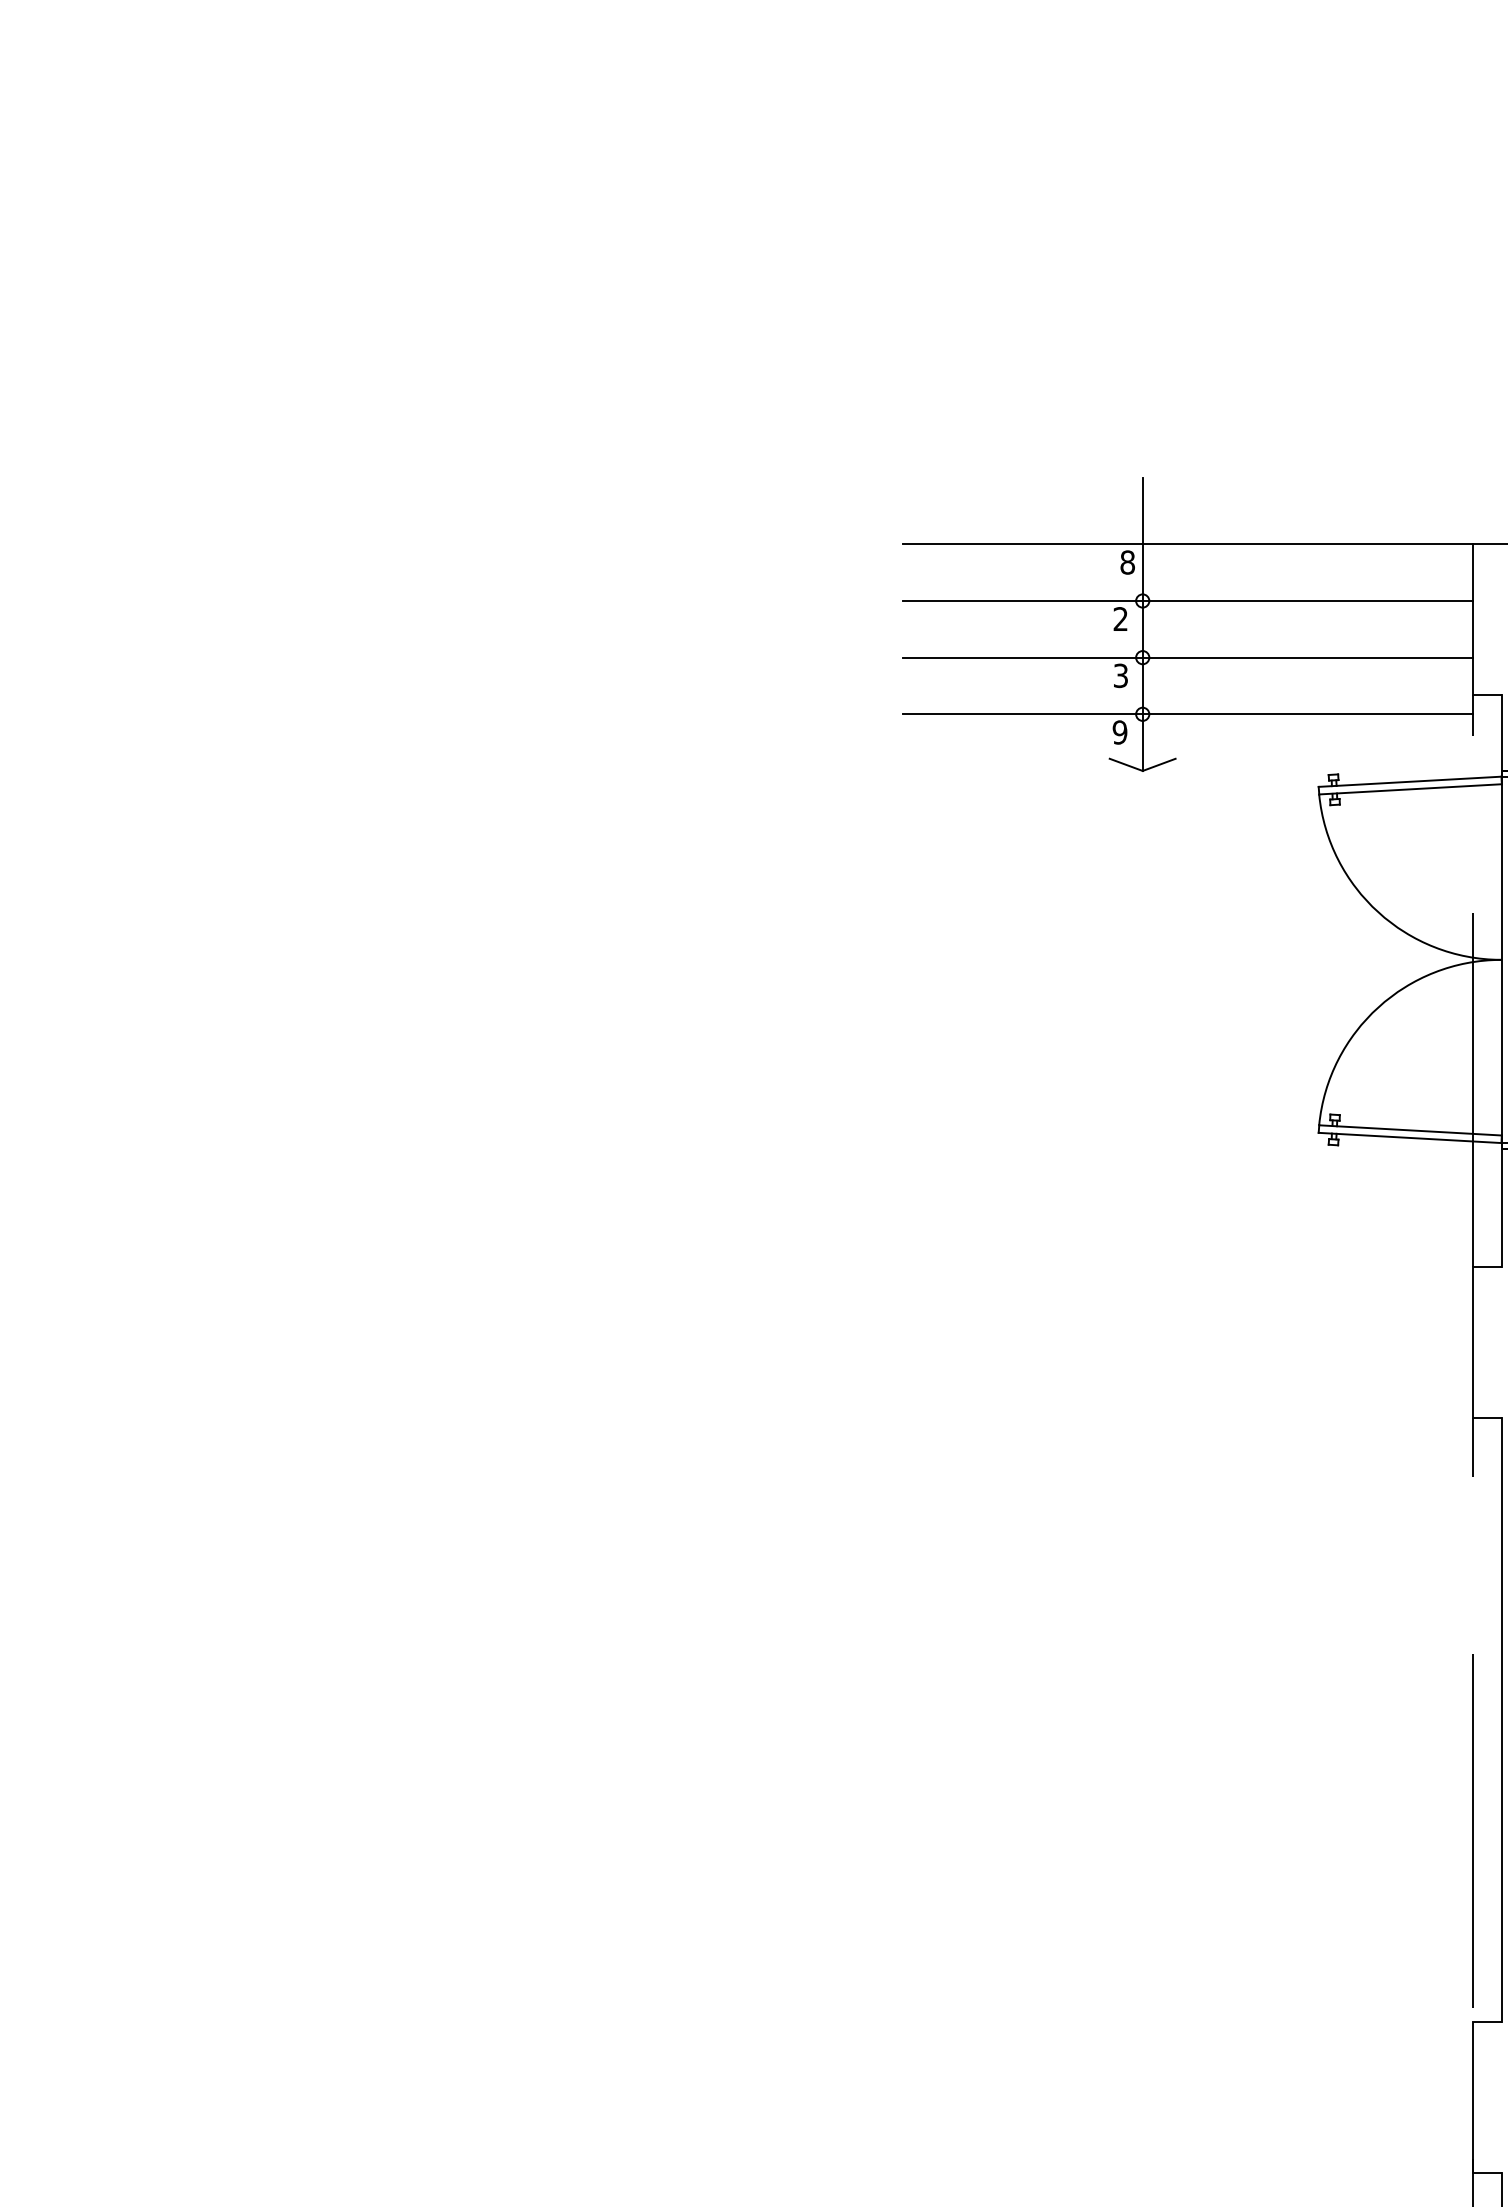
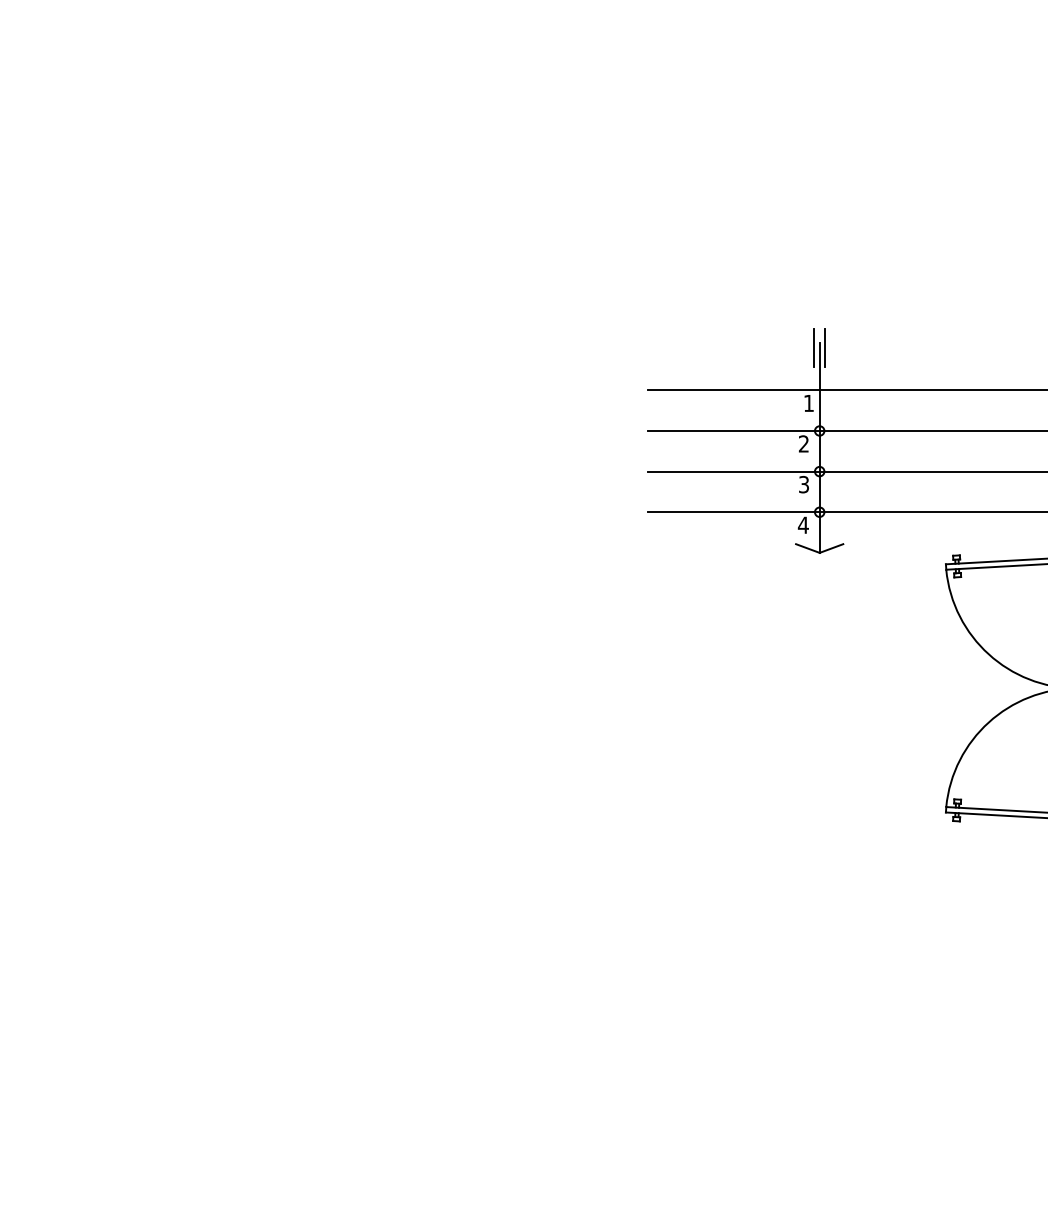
line: (1135, 484) -> (814, 347), added
line: (1149, 484) -> (824, 347), added
text: (1127, 562) -> (808, 403), 8 -> 1
text: (1119, 732) -> (803, 525), 9 -> 4

